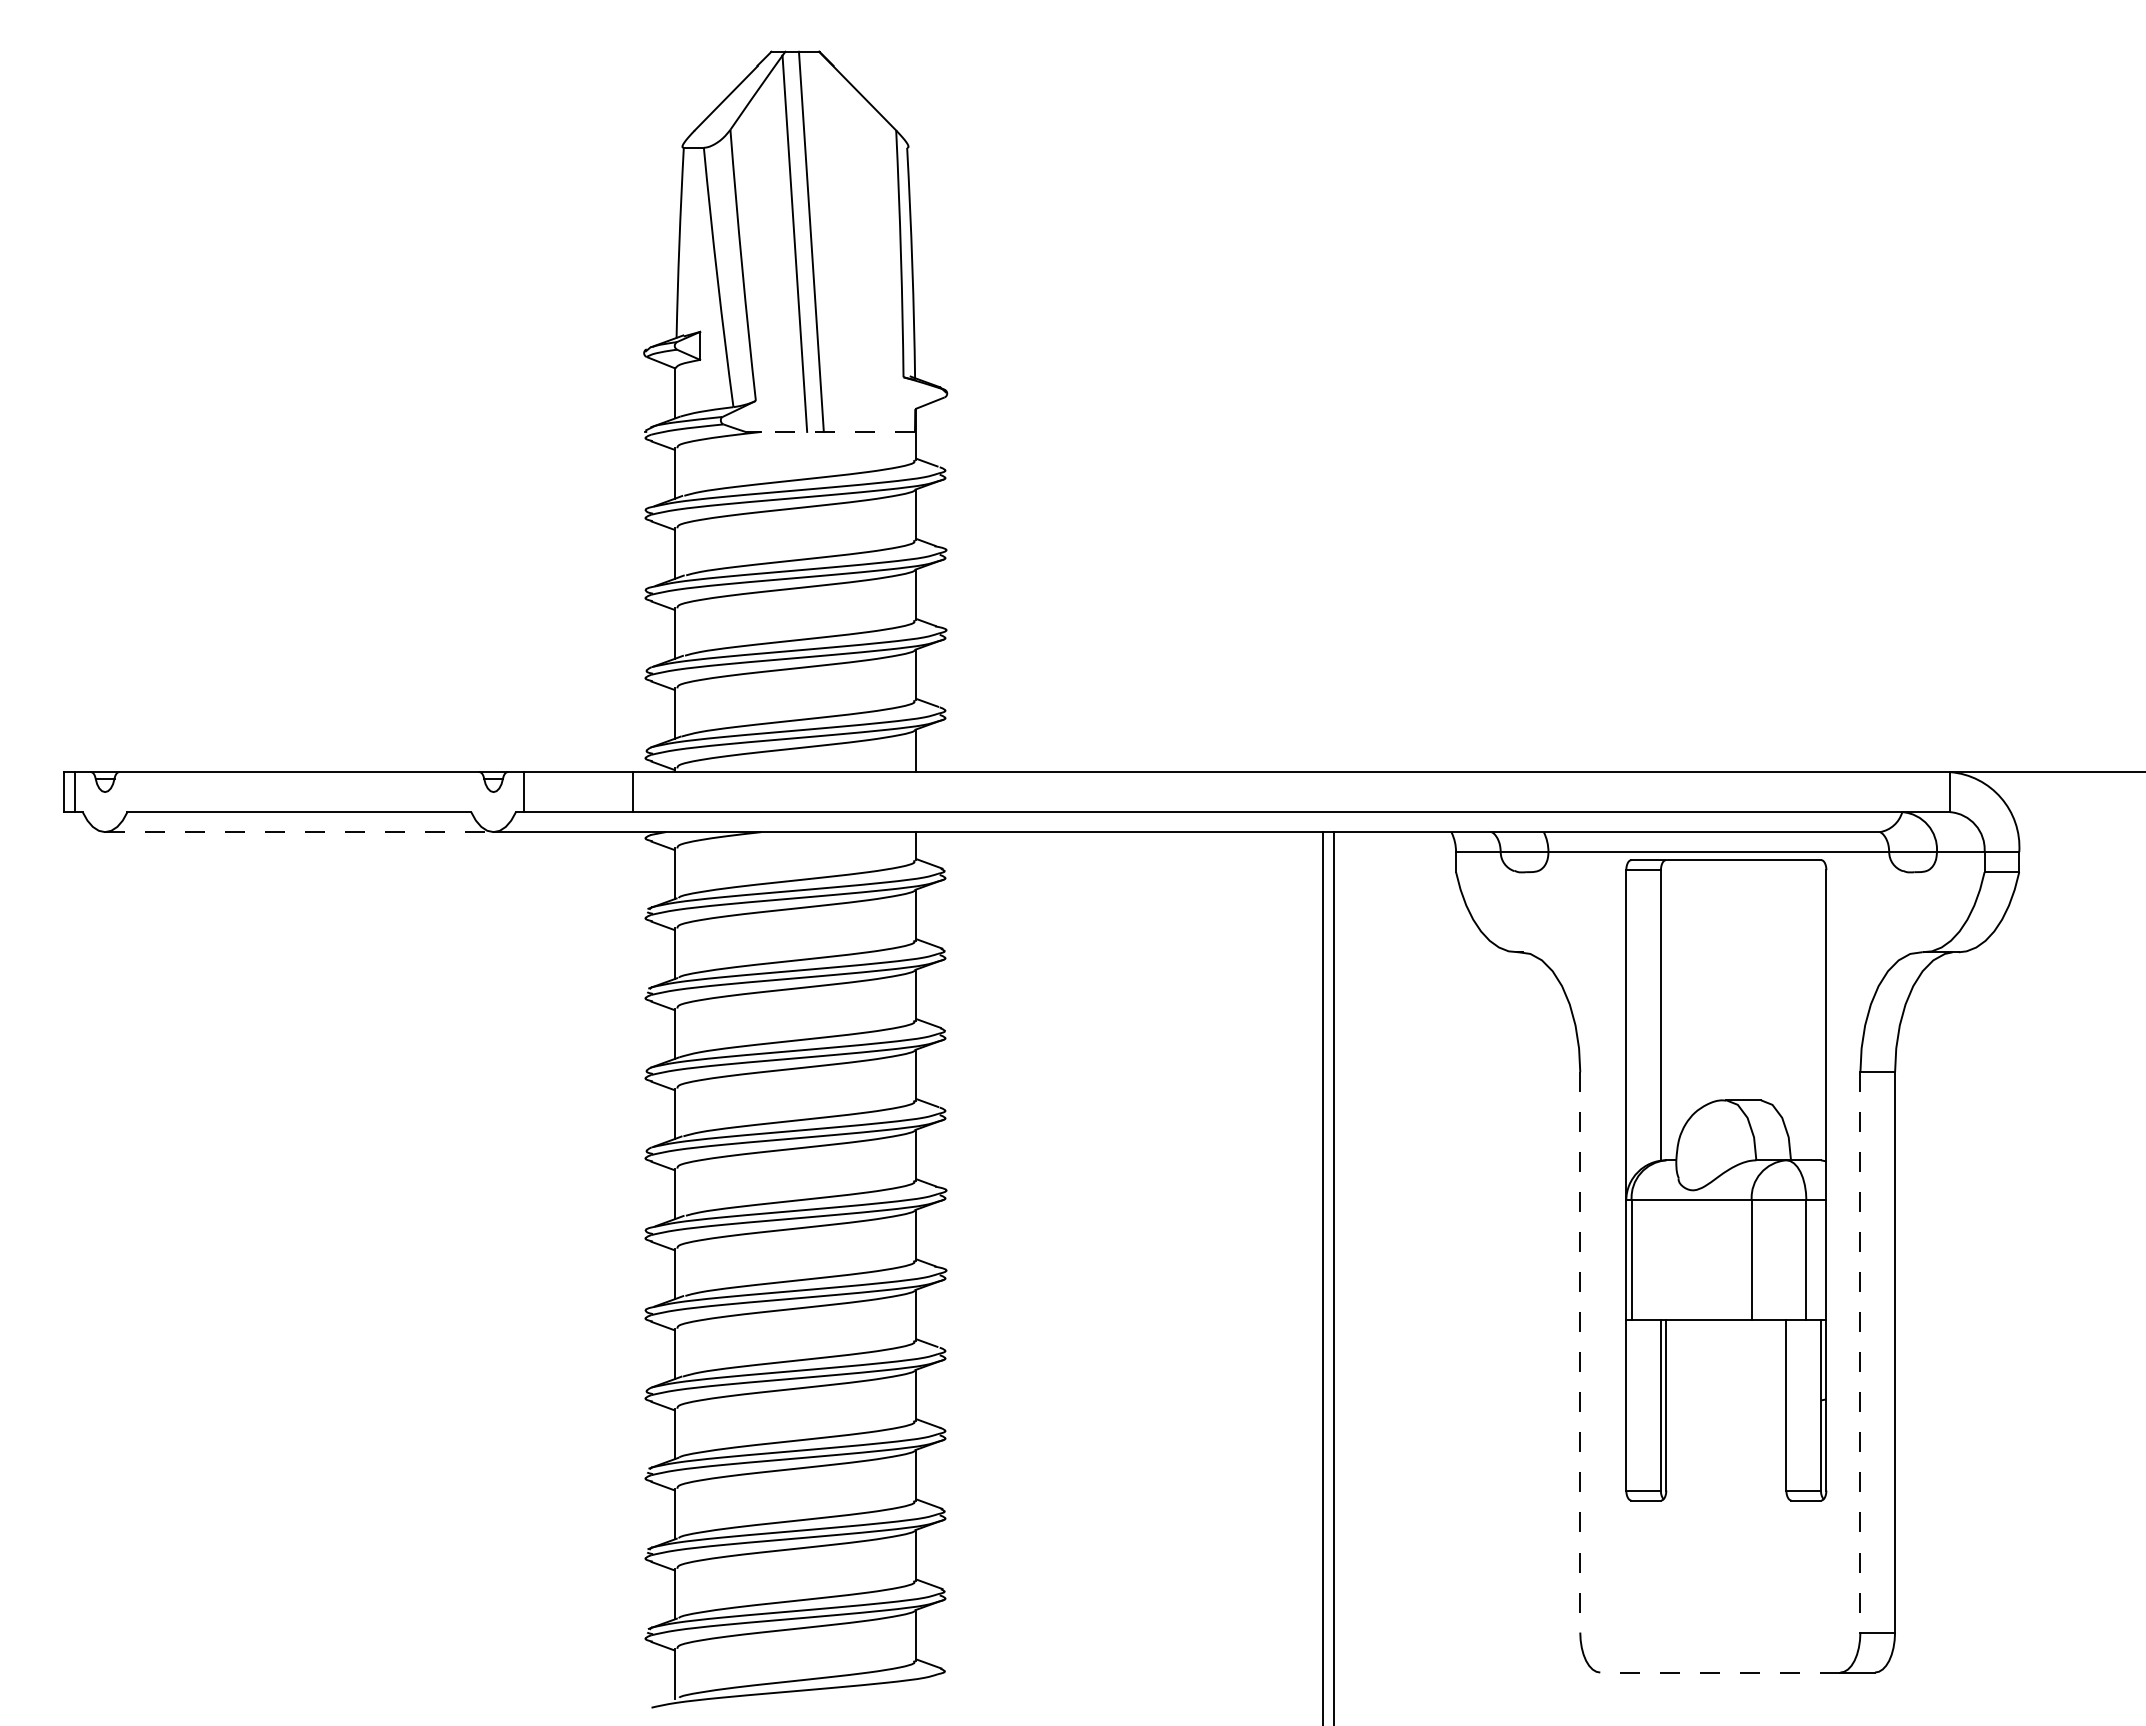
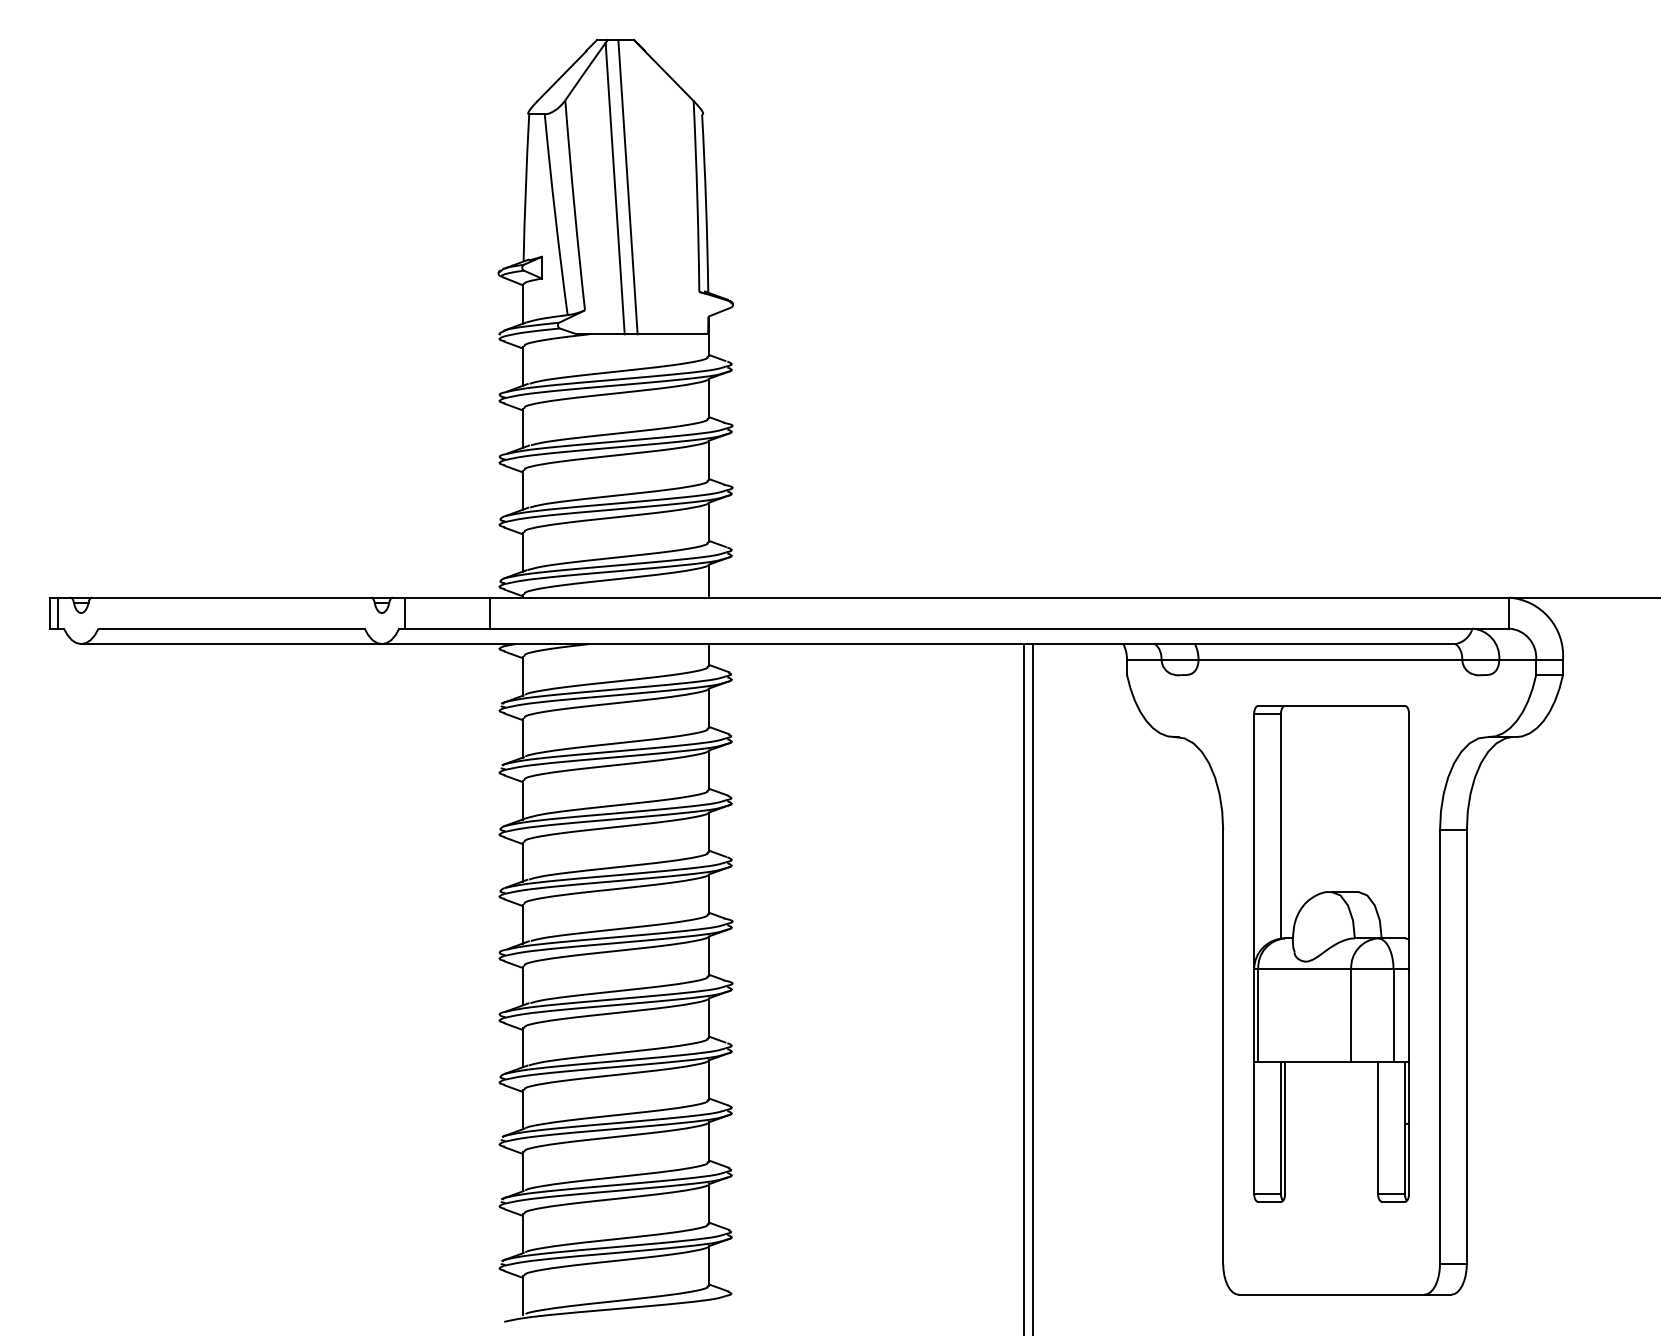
line: (838, 431) -> (648, 333), dashed -> solid
line: (299, 832) -> (231, 644), dashed -> solid
part: (1726, 1180) -> (1331, 954), moved
line: (1580, 1352) -> (1223, 1046), dashed -> solid
line: (1860, 1352) -> (1440, 1046), dashed -> solid
line: (1719, 1672) -> (1330, 1294), dashed -> solid

